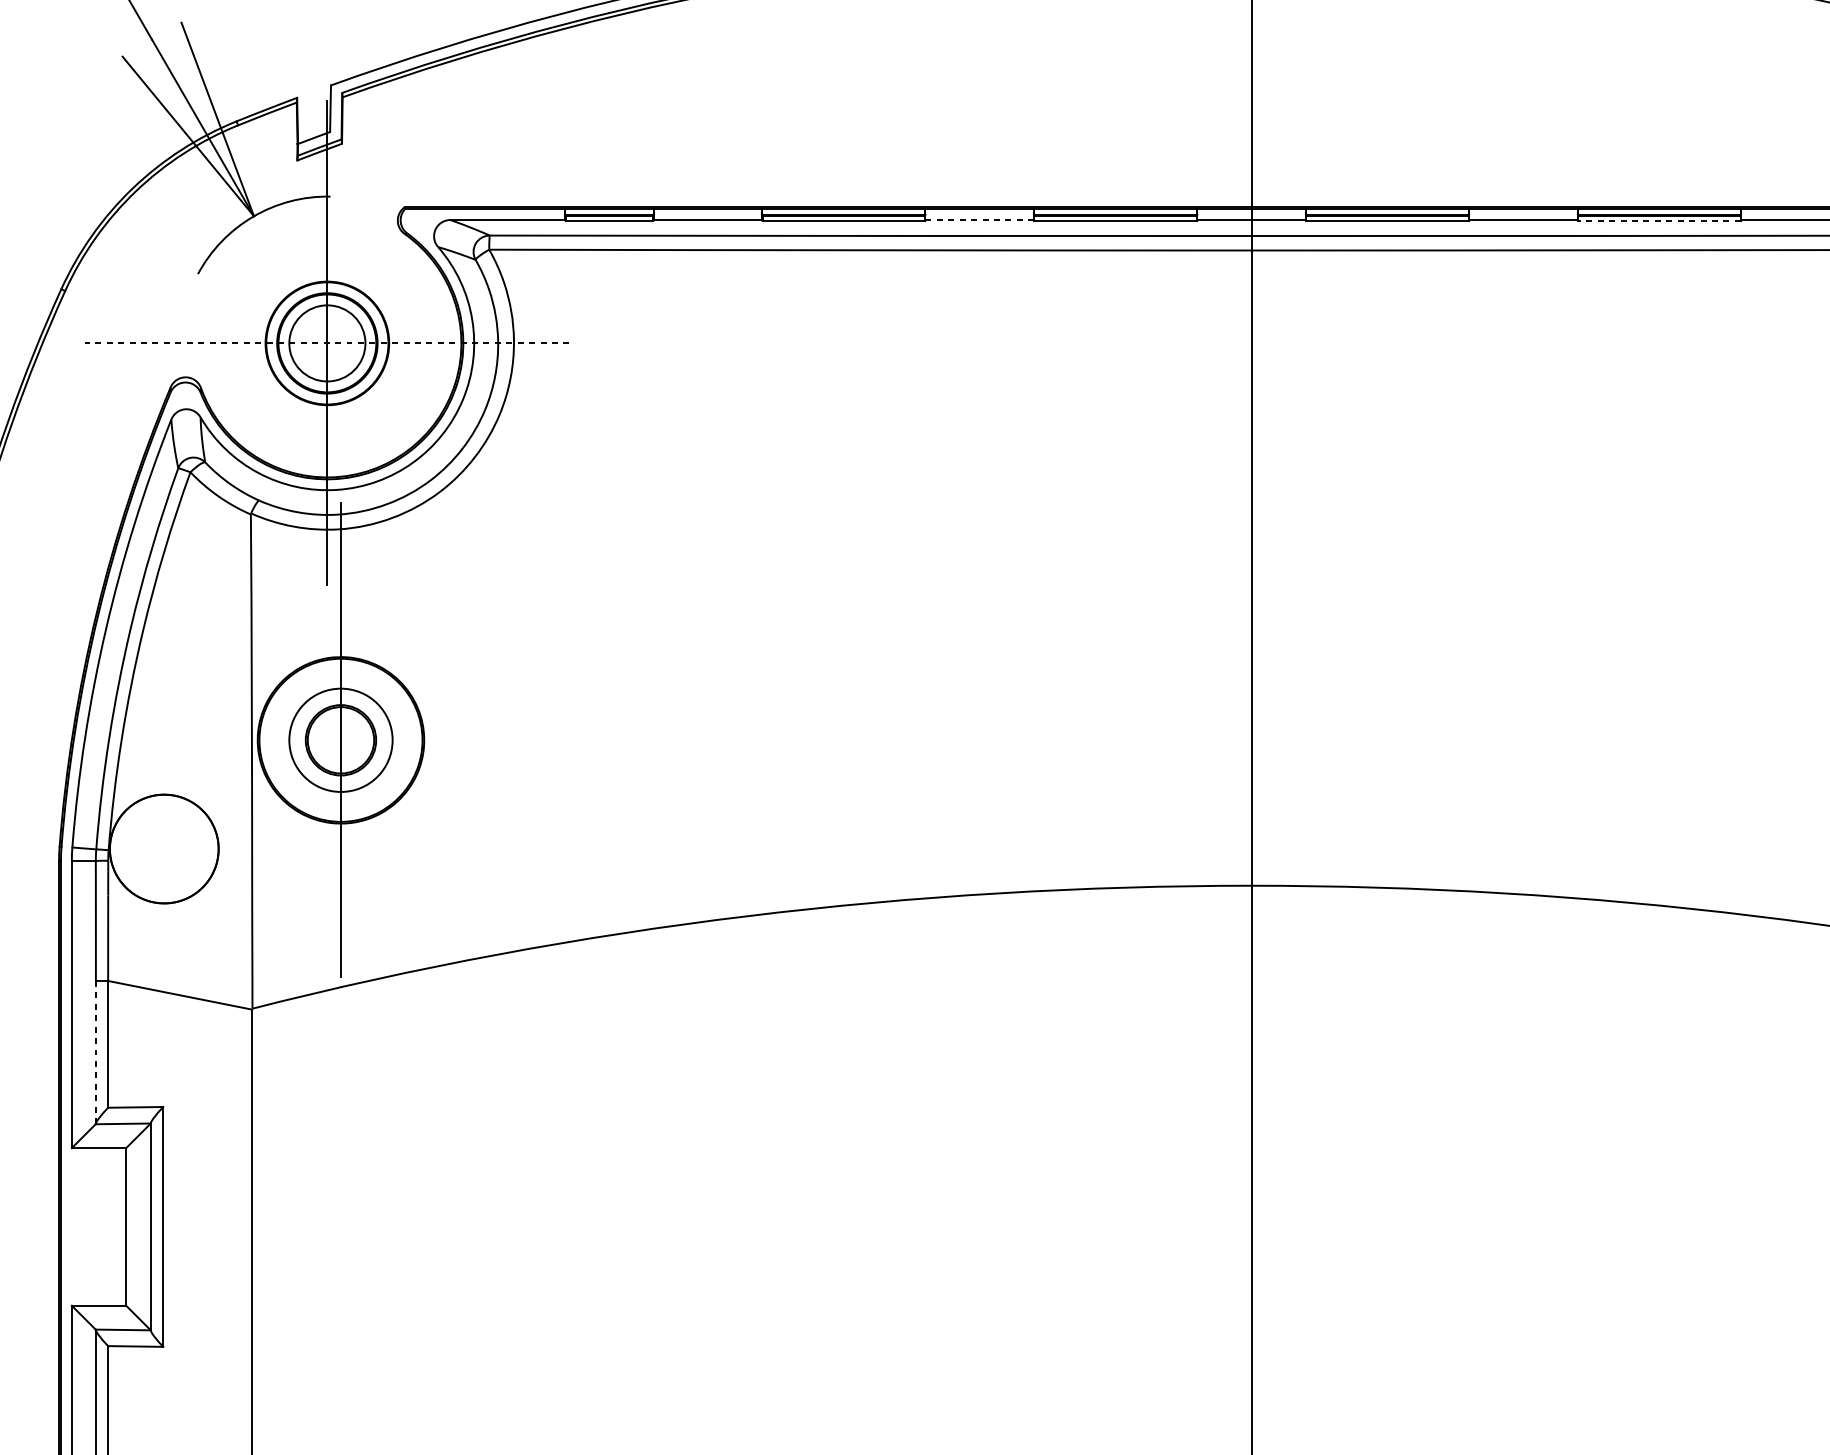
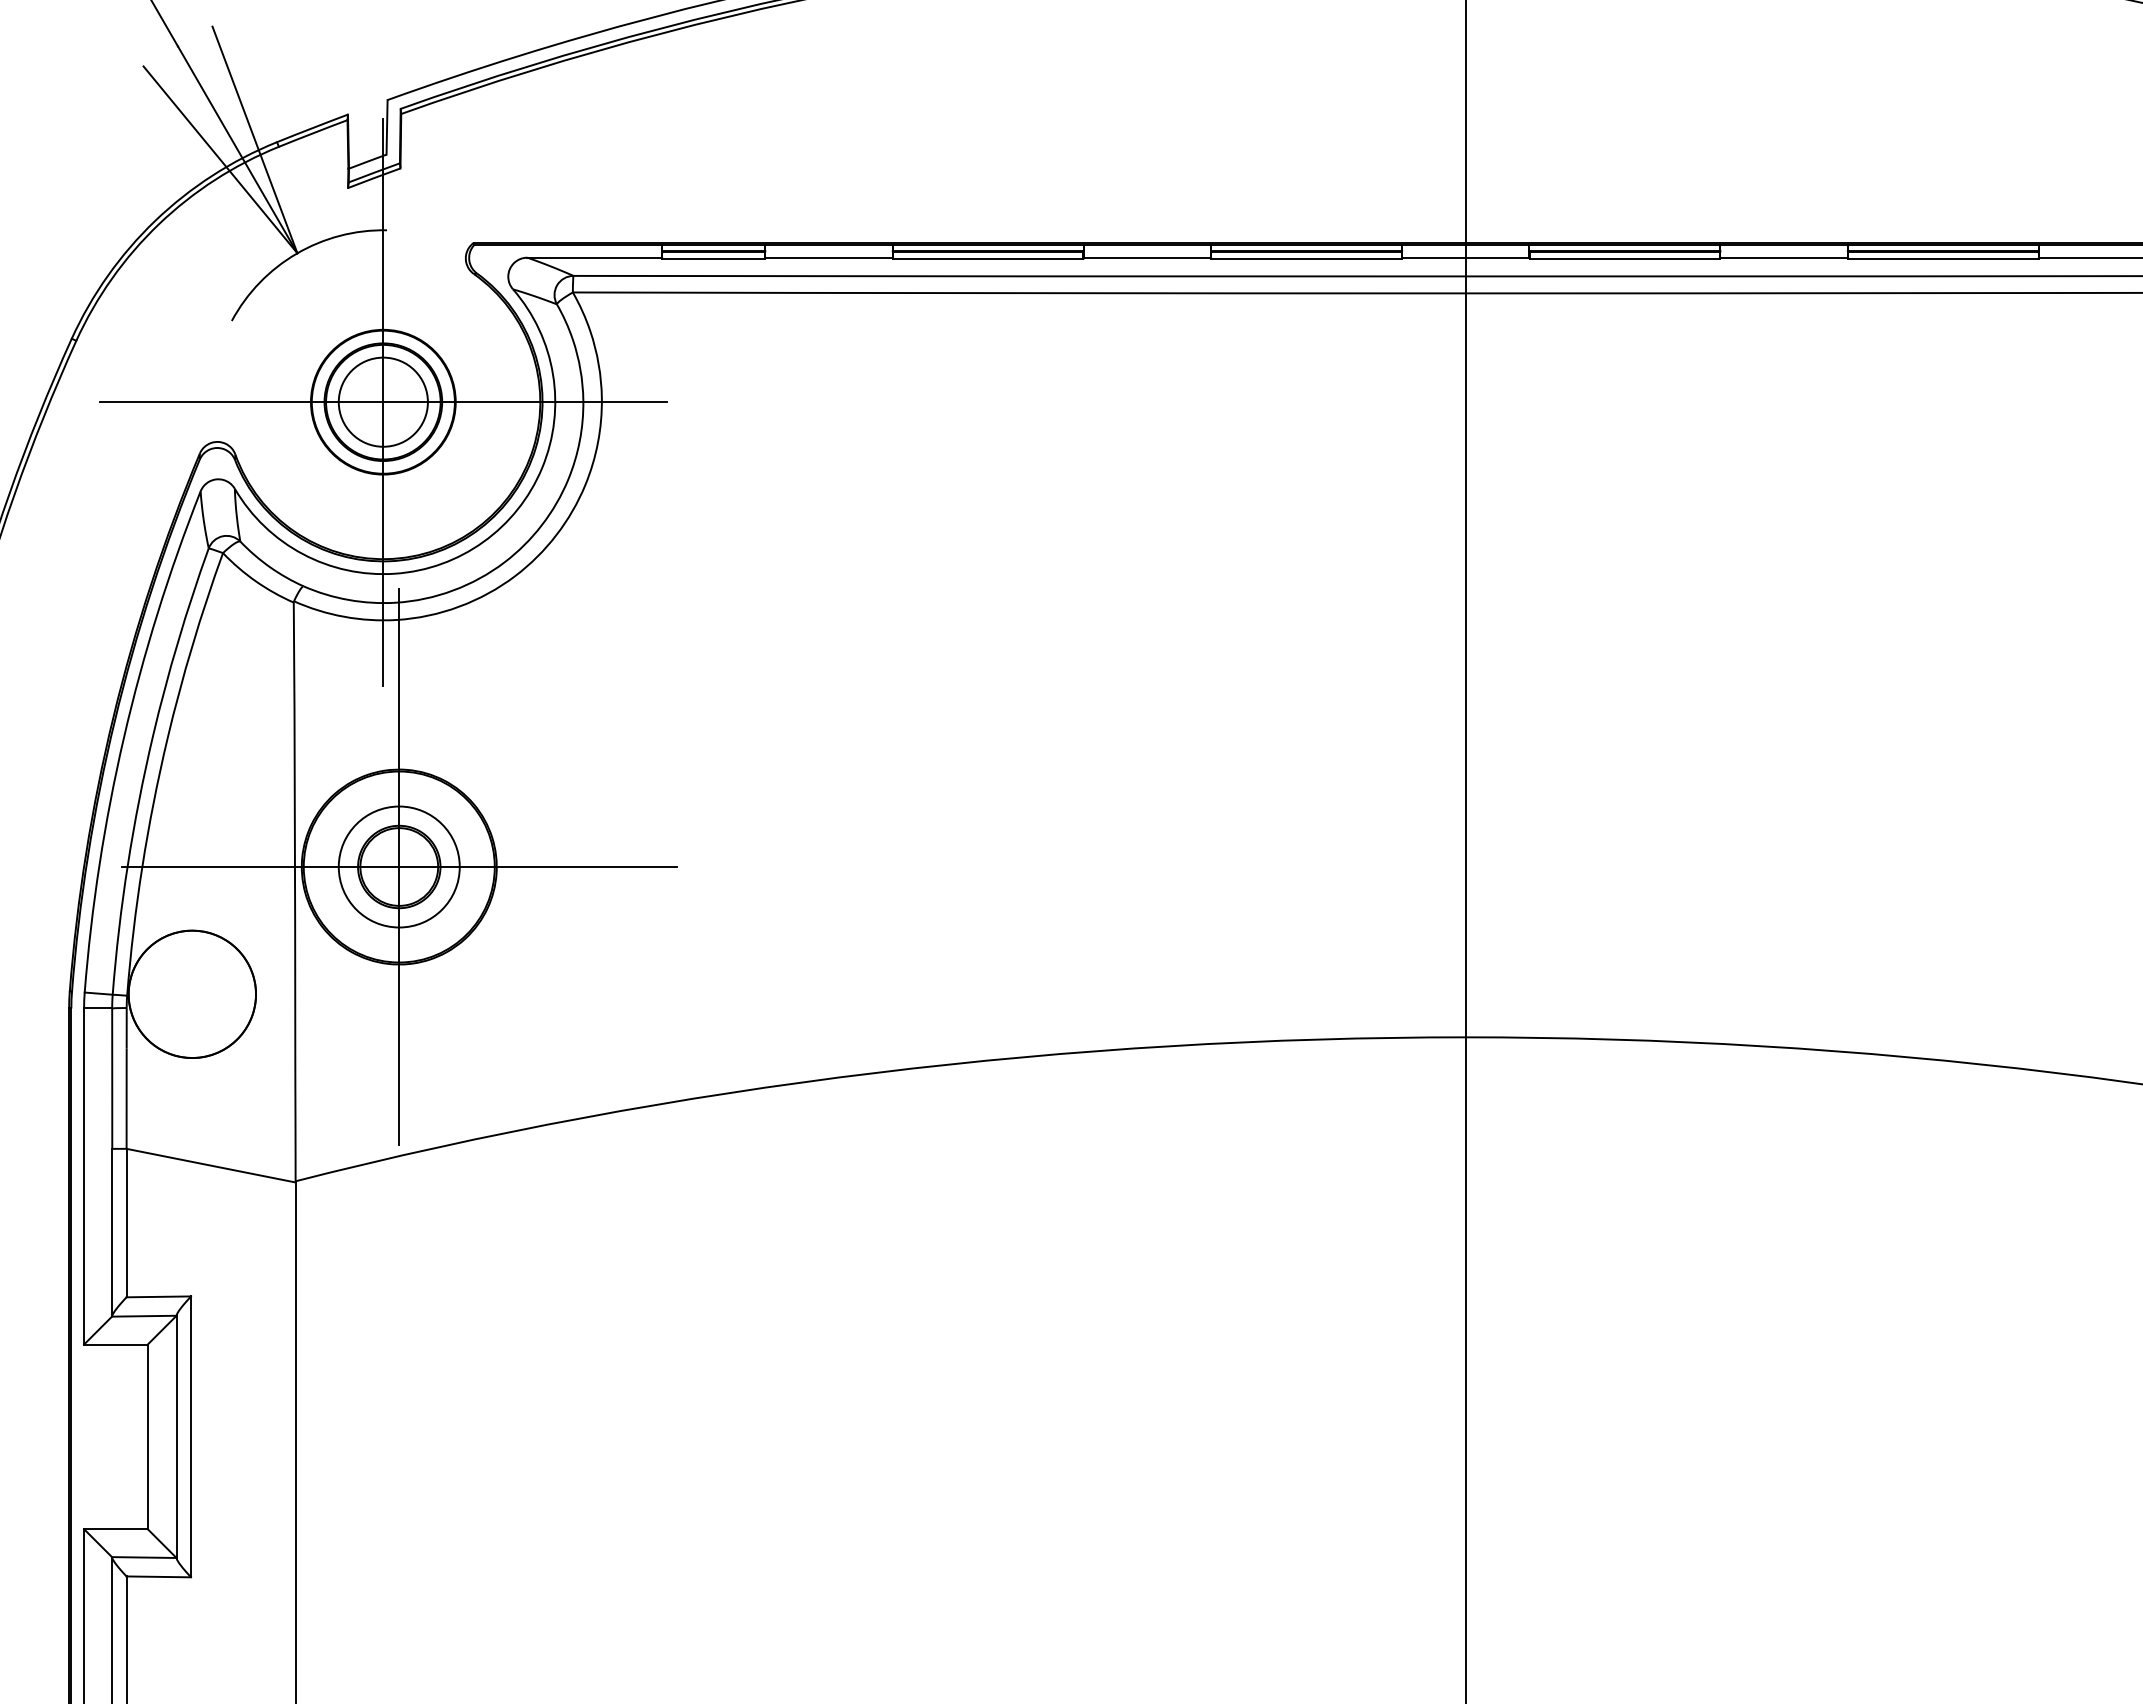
line: (979, 219) -> (1147, 257), dashed -> solid
line: (1658, 220) -> (1942, 258), dashed -> solid
line: (326, 343) -> (382, 402), dashed -> solid
line: (340, 740) -> (398, 867), added
line: (96, 1052) -> (112, 1232), dashed -> solid

